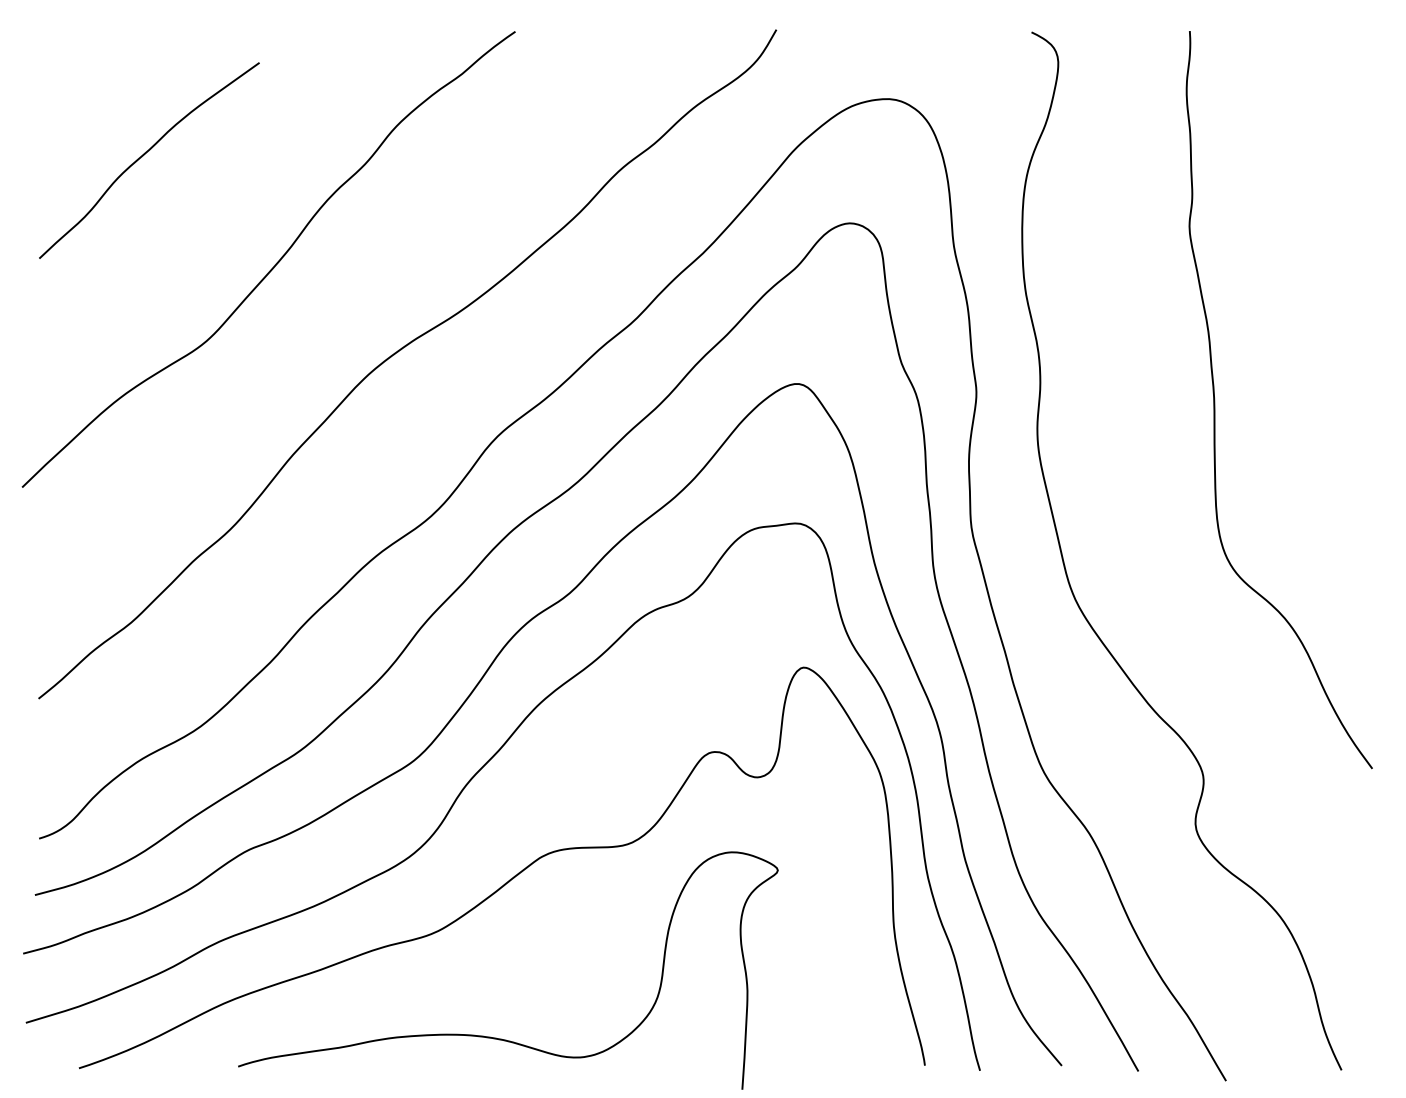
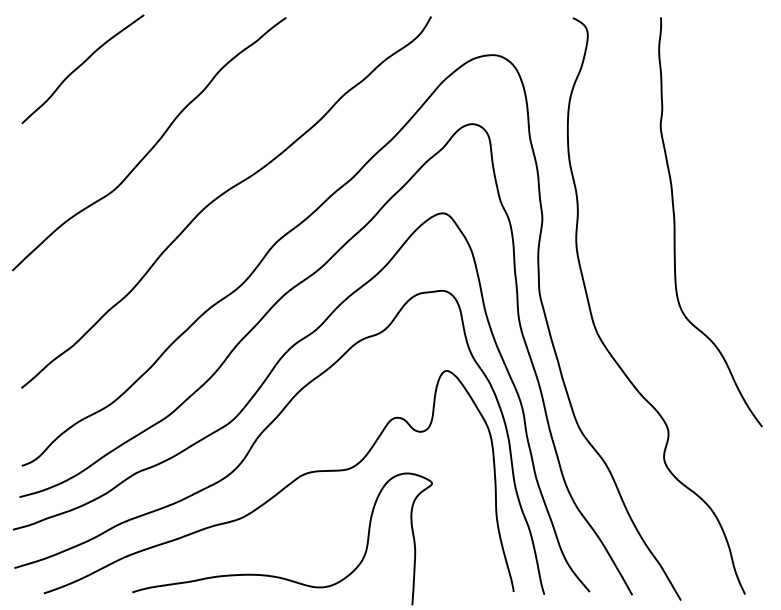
curve: (144, 155) -> (80, 66), moved

